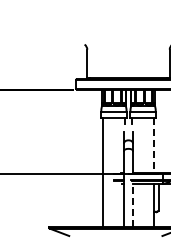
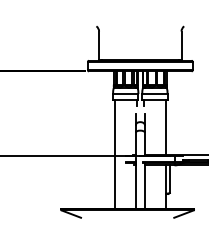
line: (153, 145) -> (165, 127), dashed -> solid
line: (132, 204) -> (144, 186), dashed -> solid

